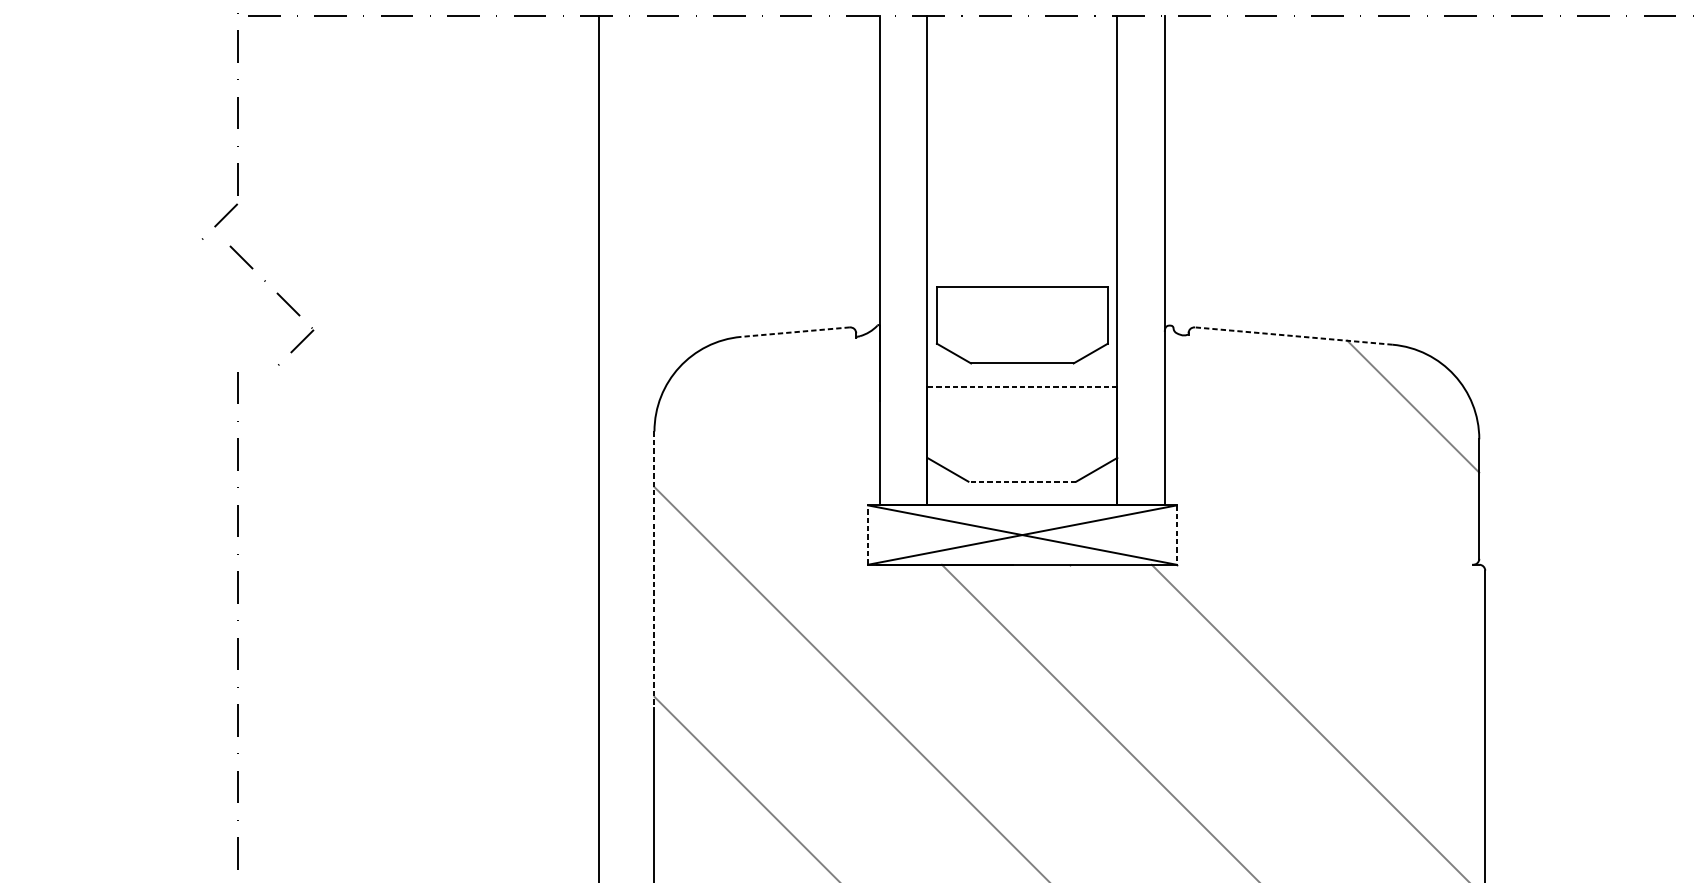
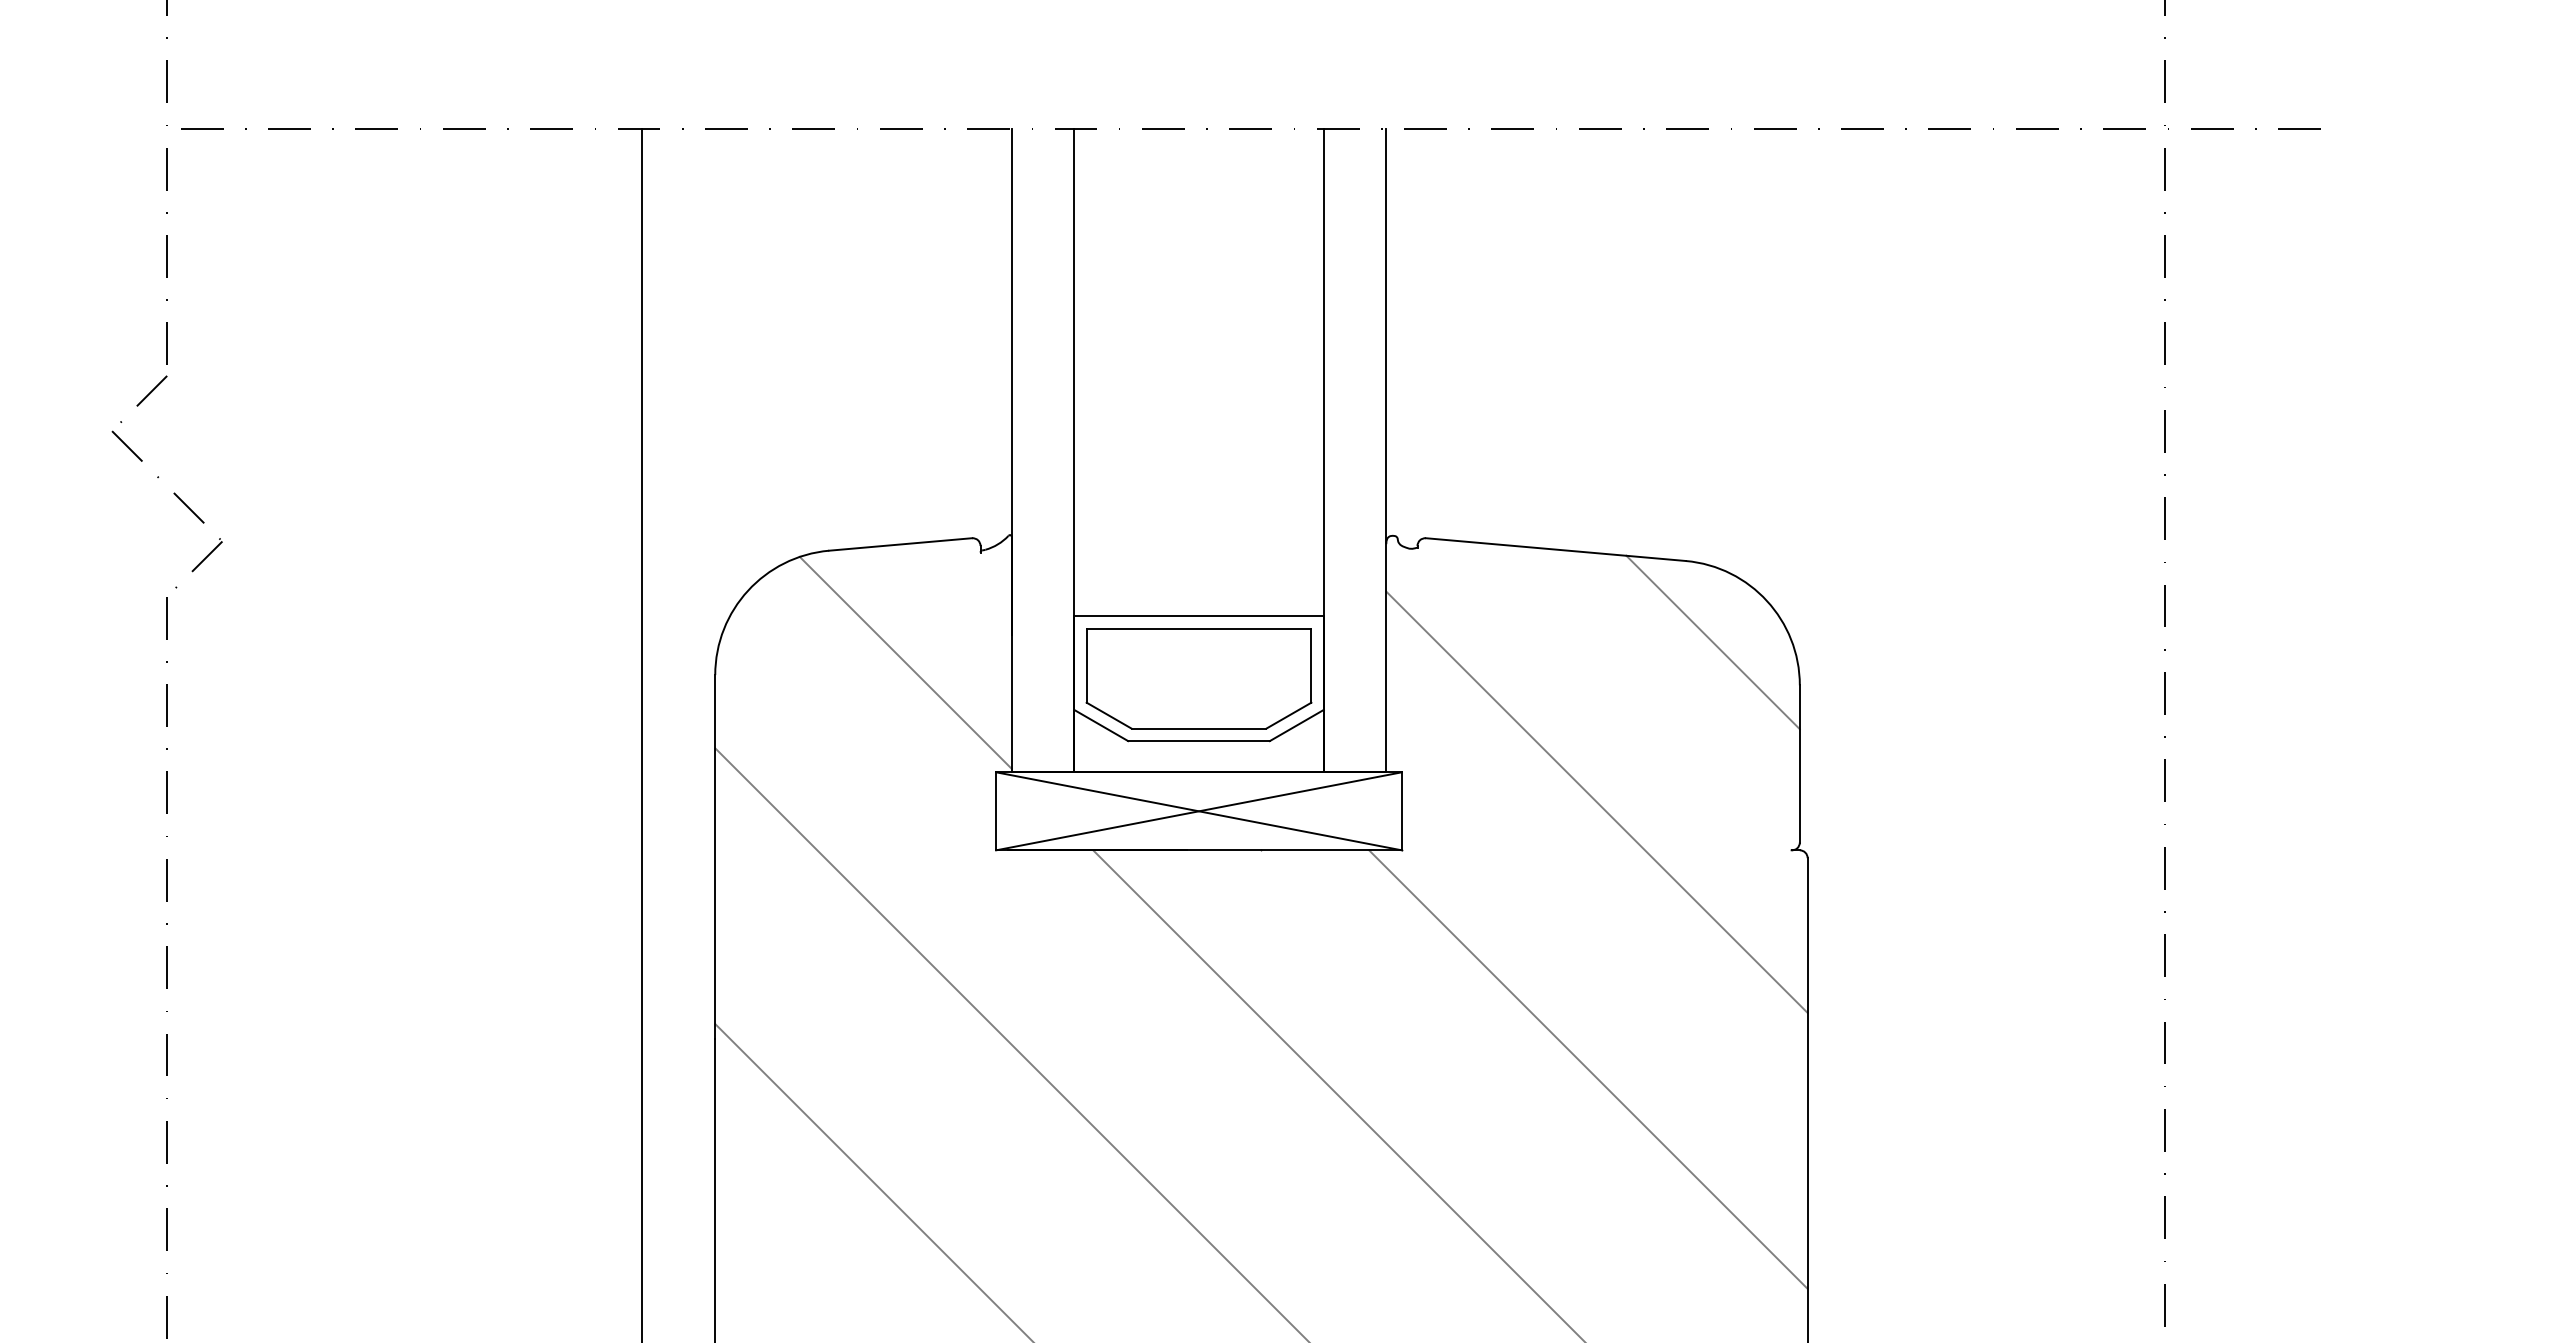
part: (279, 296) -> (177, 497), moved
part: (1021, 325) -> (1198, 678), moved
line: (795, 332) -> (900, 544), dashed -> solid
line: (1293, 335) -> (1555, 549), dashed -> solid
line: (1022, 386) -> (1199, 616), dashed -> solid
line: (799, 421) -> (905, 662), added
line: (1022, 481) -> (1199, 741), dashed -> solid
line: (1324, 527) -> (1596, 801), added
line: (868, 534) -> (996, 810), dashed -> solid
line: (1176, 535) -> (1401, 811), dashed -> solid
line: (654, 570) -> (715, 857), dashed -> solid

